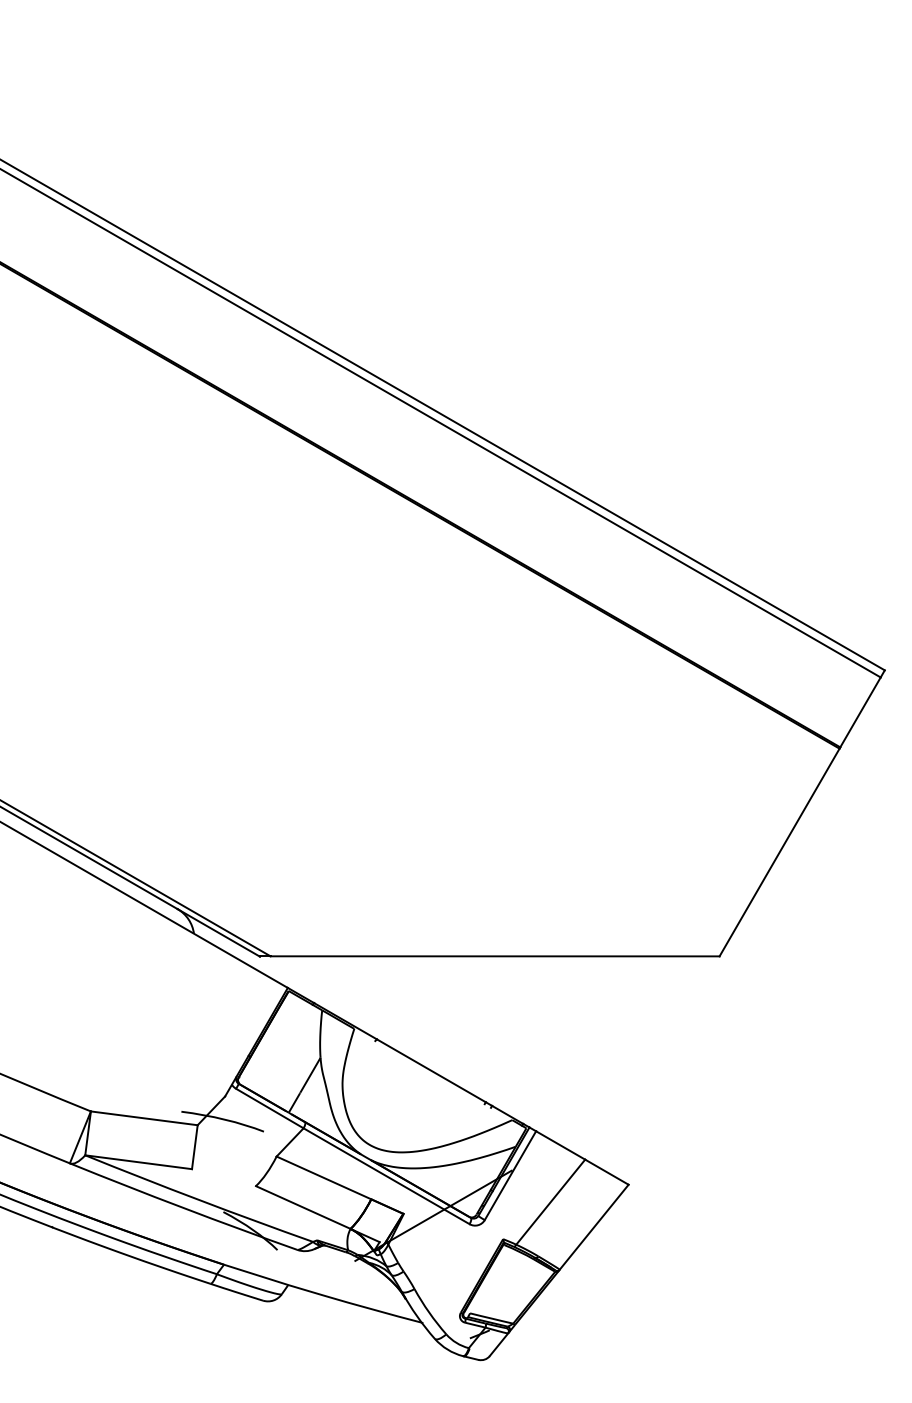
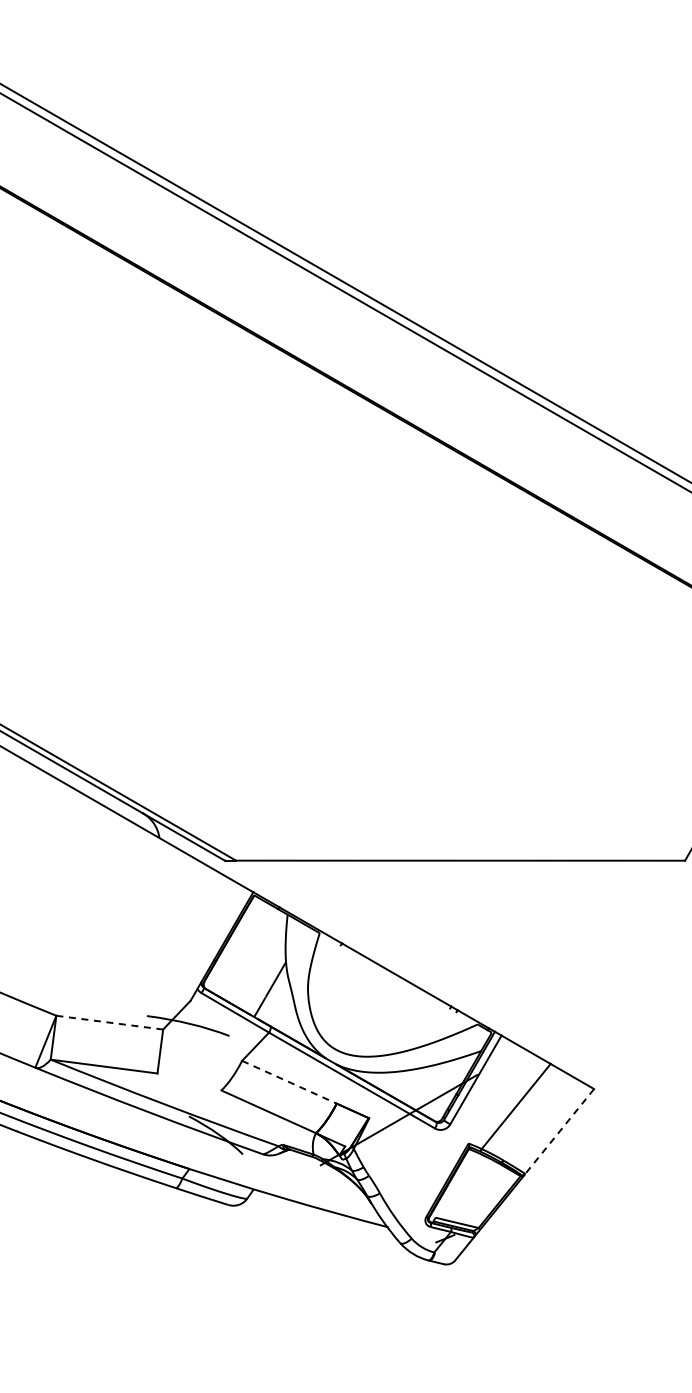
line: (144, 1118) -> (109, 1022), solid -> dashed
line: (323, 1177) -> (288, 1081), solid -> dashed
line: (594, 1227) -> (559, 1131), solid -> dashed

